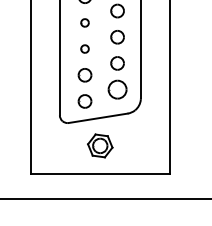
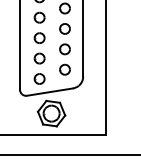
part: (84, 22) -> (39, 17), size x1.67
part: (84, 48) -> (39, 37), size x1.67
part: (117, 89) -> (64, 69), size x0.71
part: (99, 145) -> (50, 113), size x1.43

